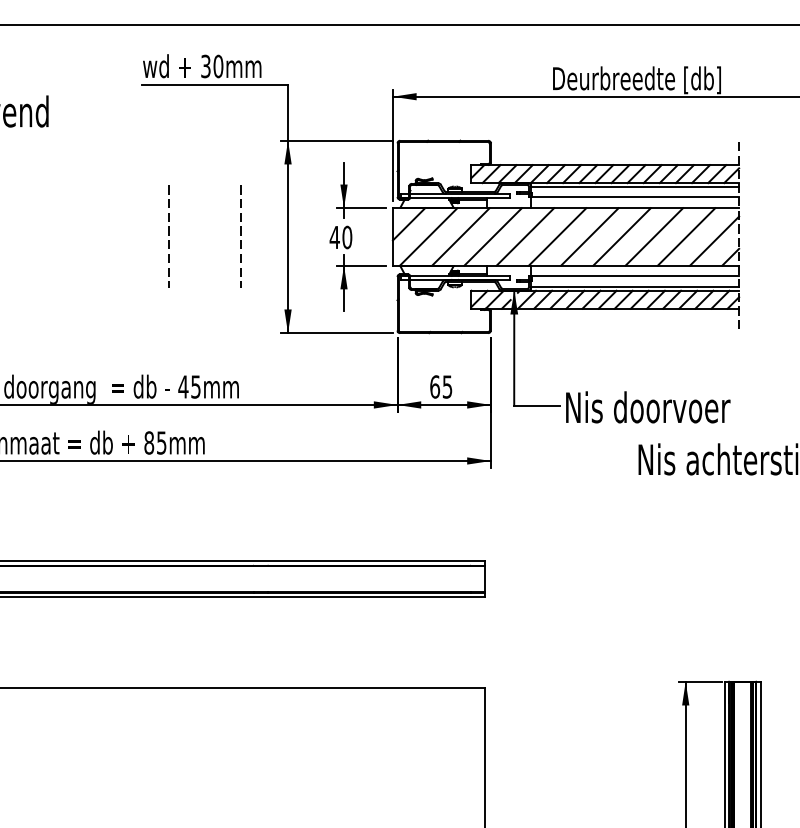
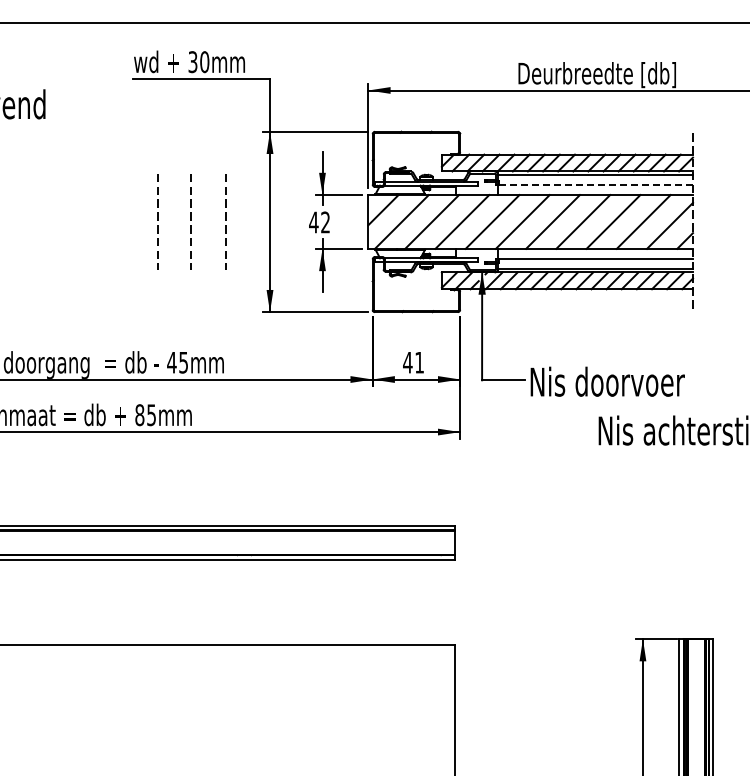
line: (636, 196) -> (596, 184), solid -> dashed
line: (203, 235) -> (190, 220), added
text: (347, 237) -> (325, 222), 40 -> 42
text: (441, 386) -> (413, 362), 65 -> 41

